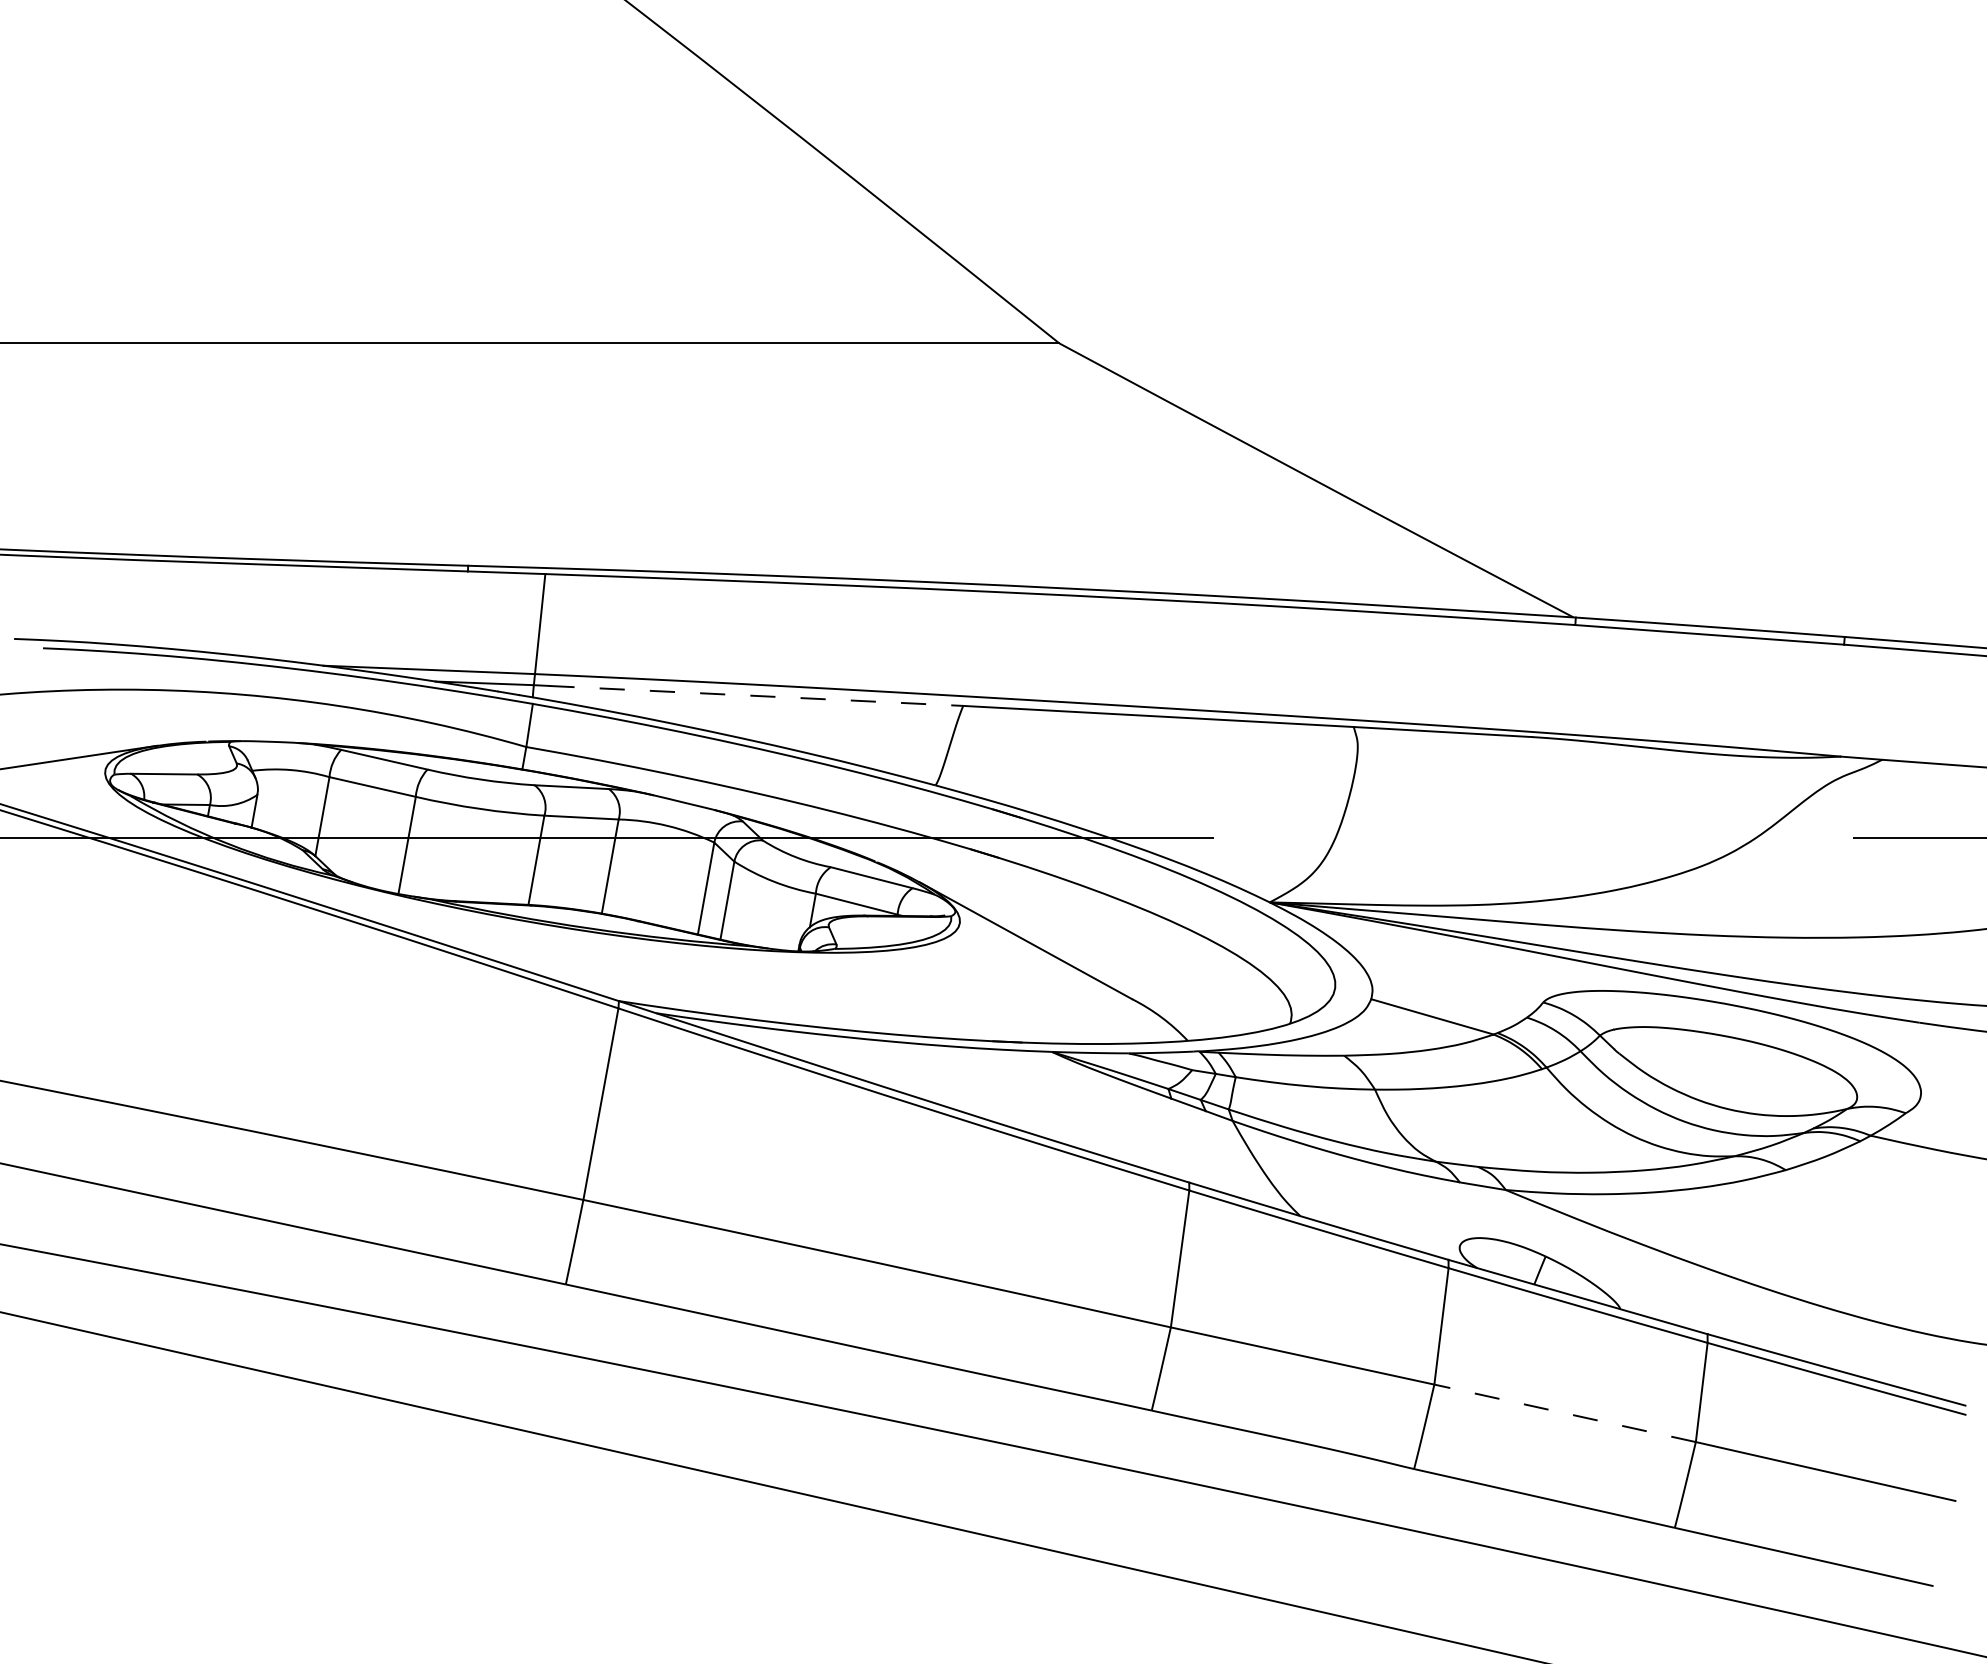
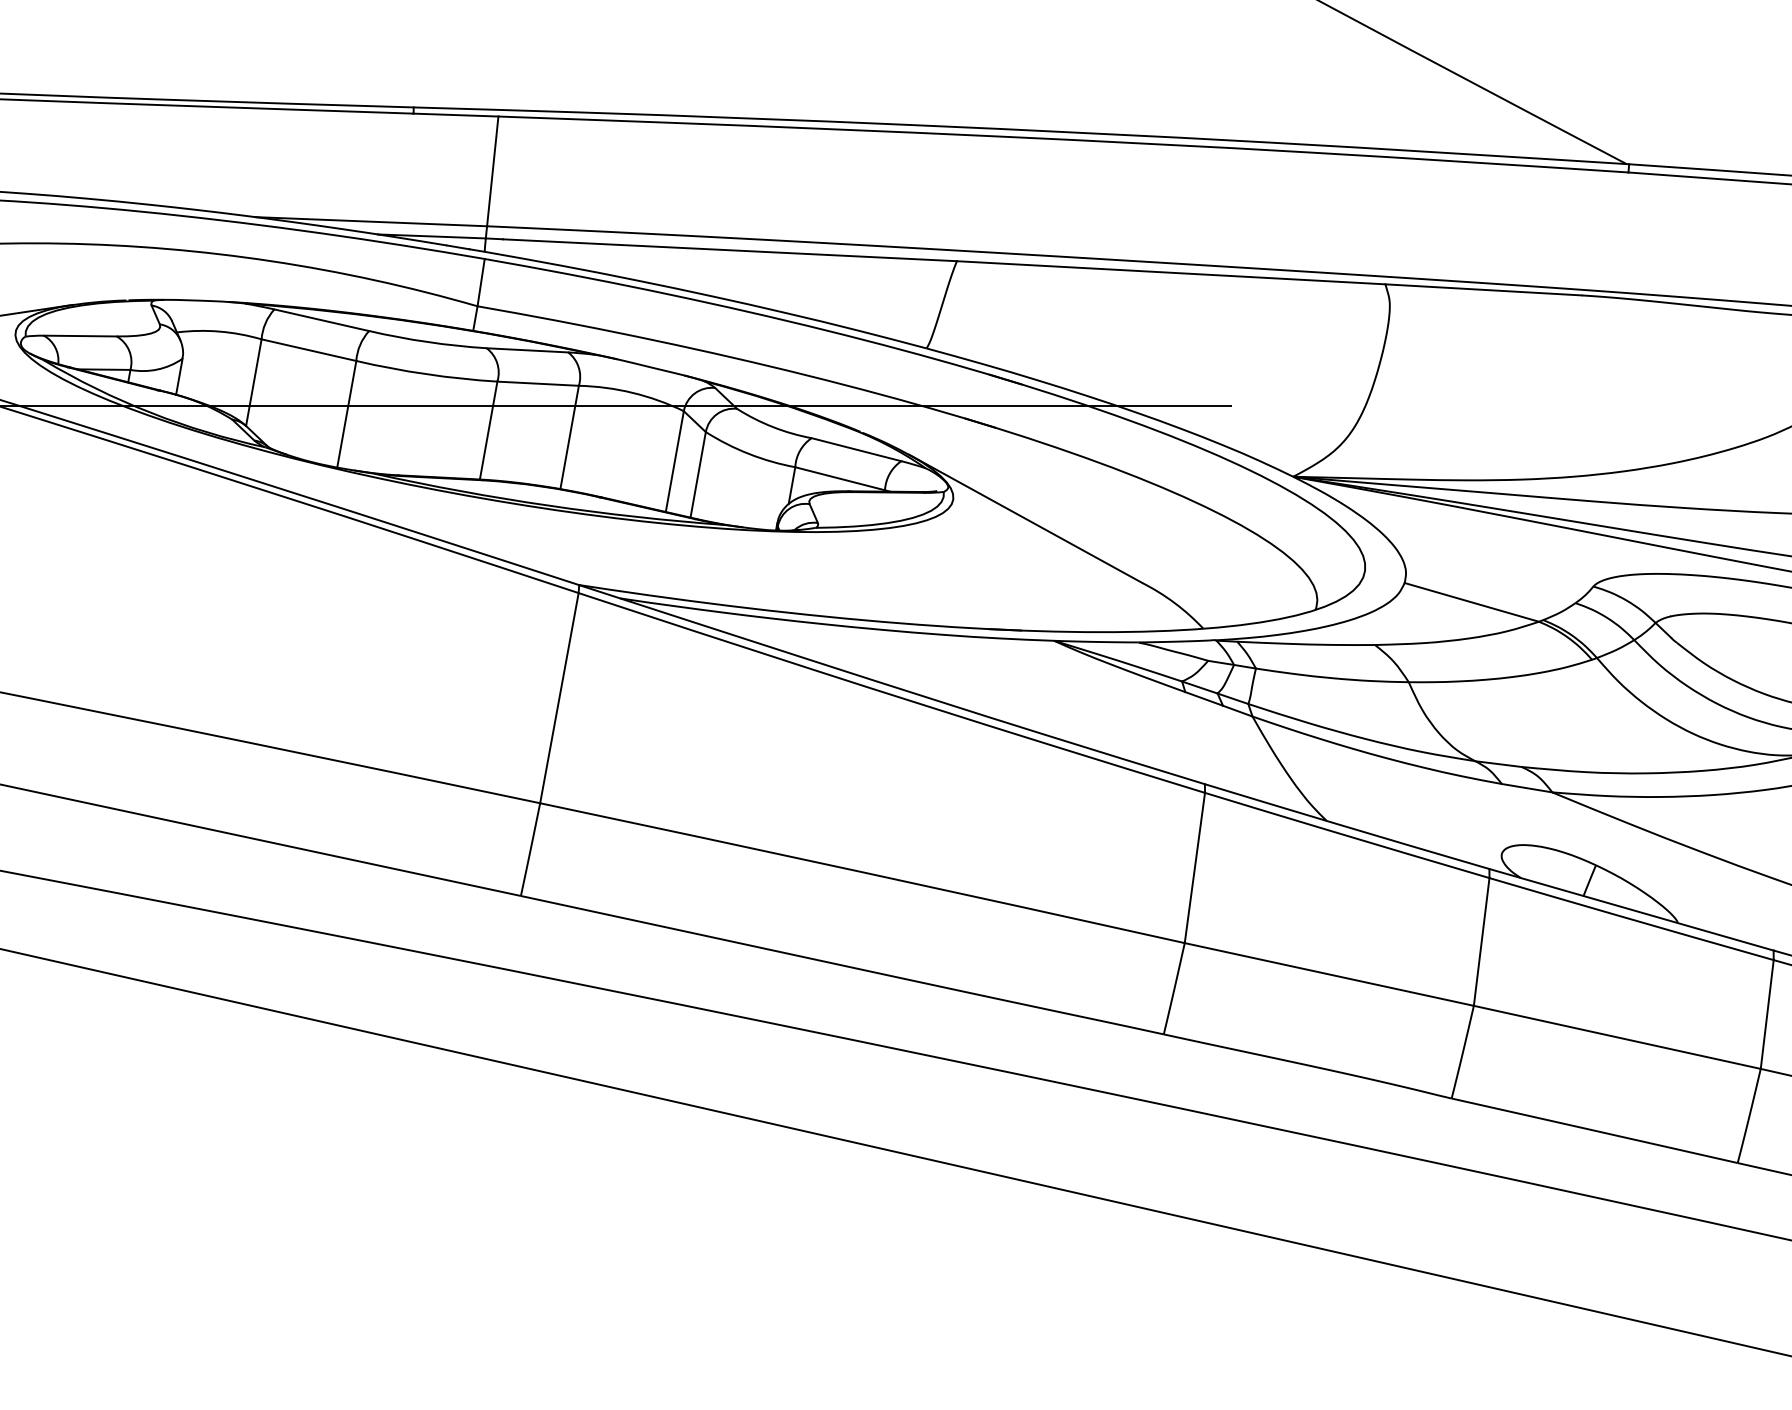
line: (756, 695) -> (730, 249), dashed -> solid
line: (1565, 1413) -> (1617, 1037), dashed -> solid

